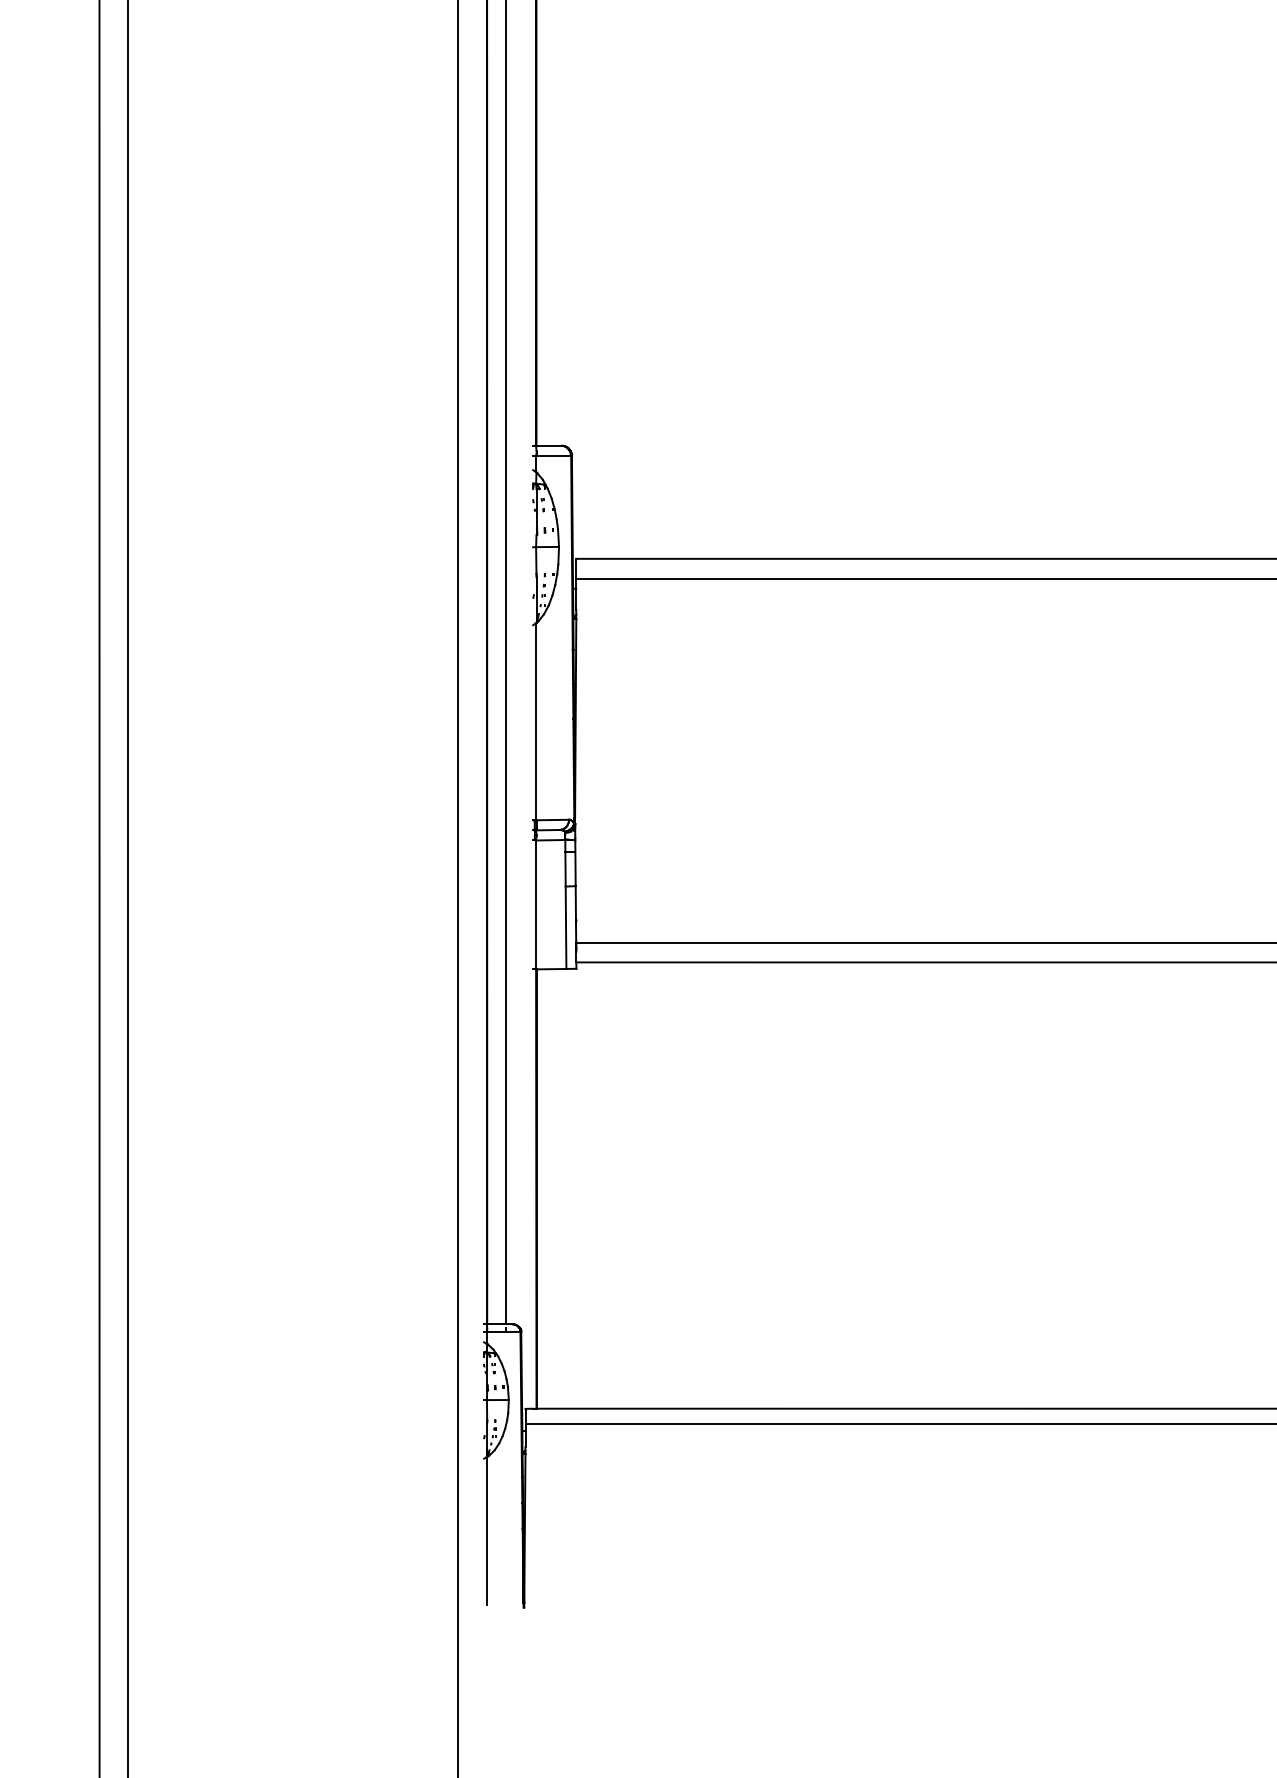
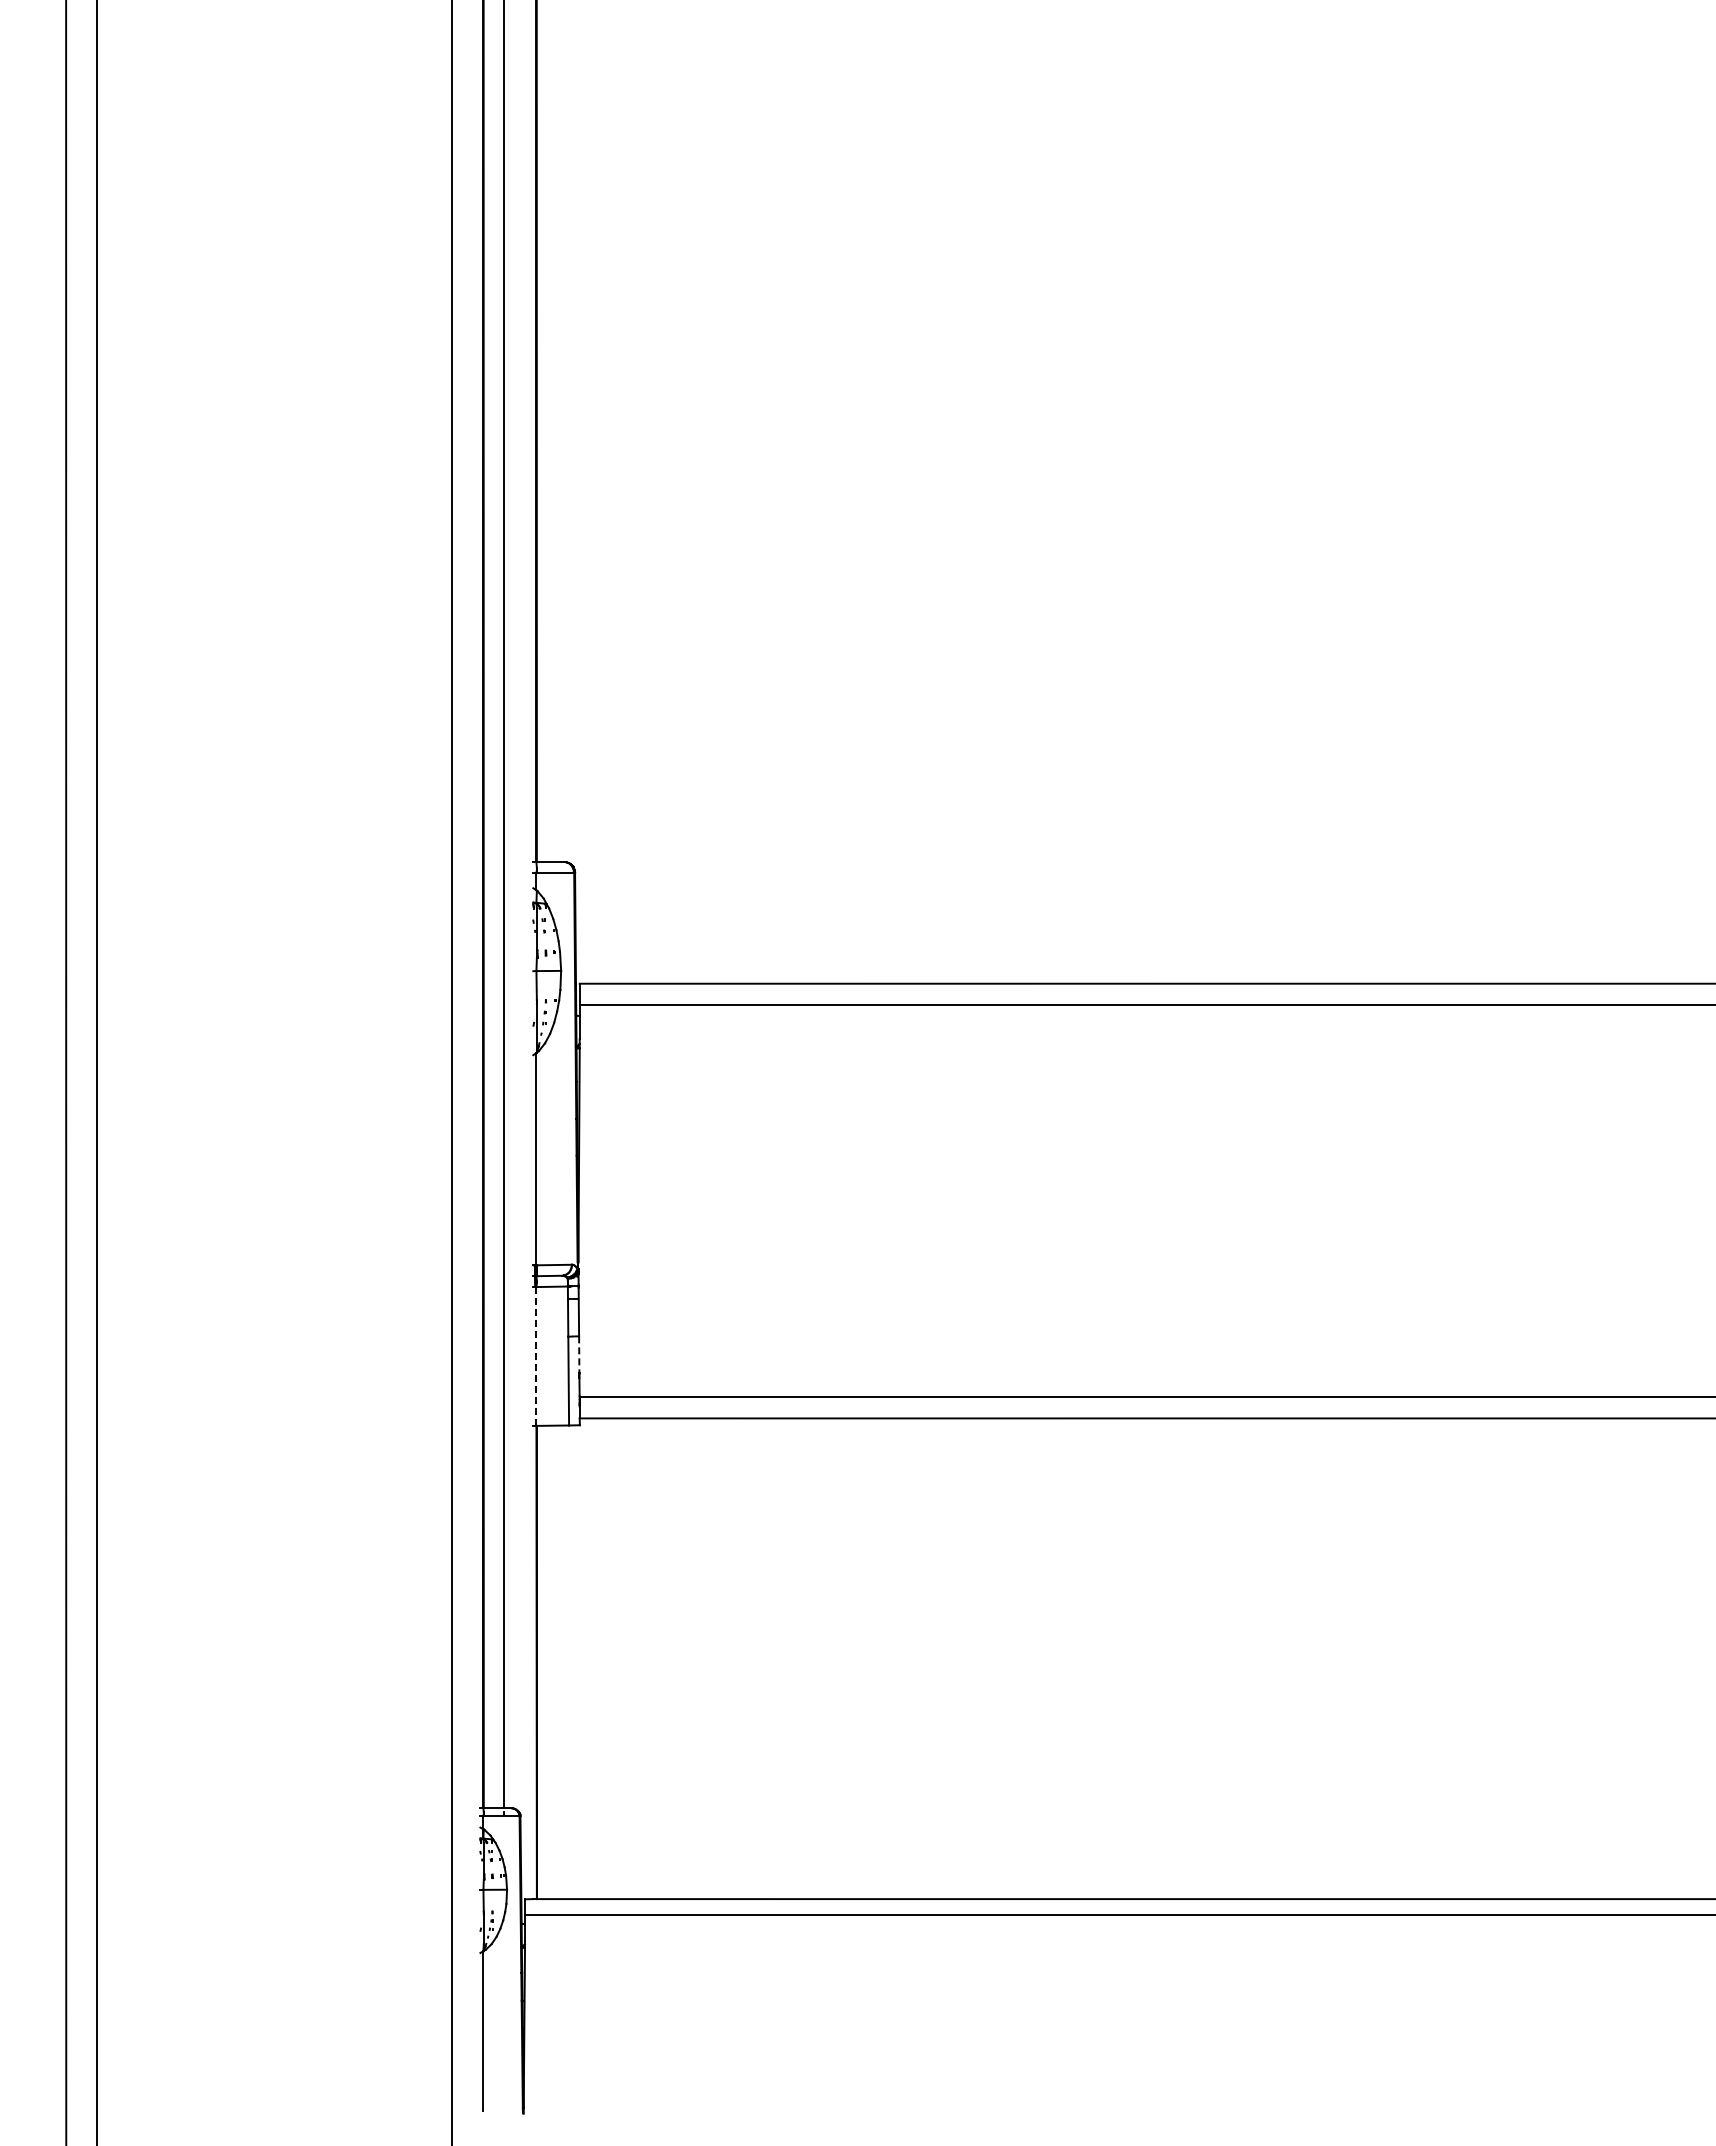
line: (536, 904) -> (536, 1356), solid -> dashed
line: (576, 904) -> (579, 1355), solid -> dashed

